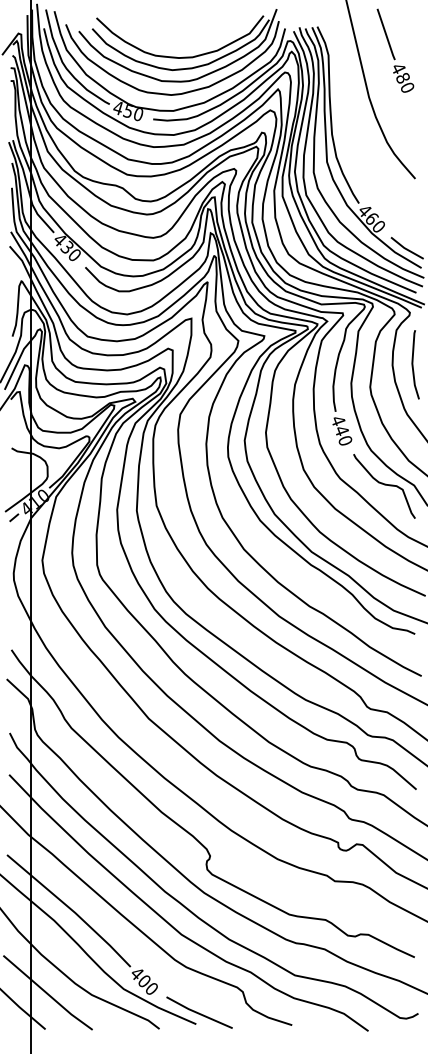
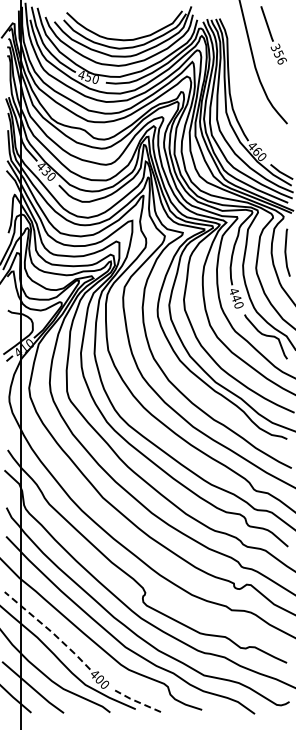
text: (402, 77) -> (278, 53), 480 -> 356
line: (70, 909) -> (48, 629), solid -> dashed
line: (197, 1013) -> (136, 701), solid -> dashed

